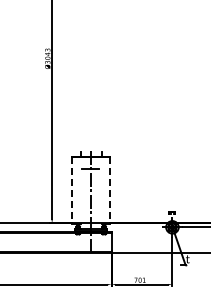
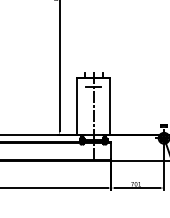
line: (72, 190) -> (77, 106), dashed -> solid
line: (110, 190) -> (110, 106), dashed -> solid

